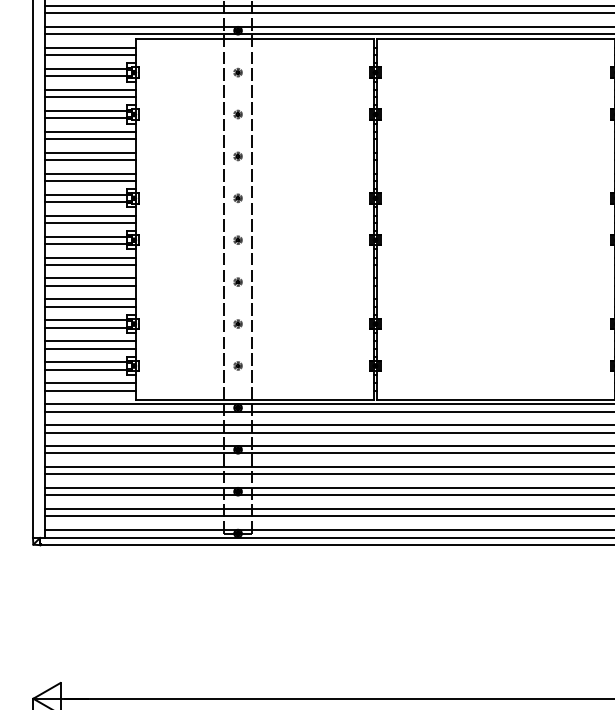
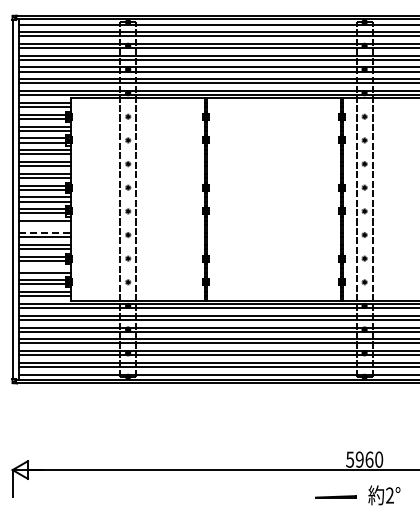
line: (89, 265) -> (44, 225), removed
line: (91, 277) -> (45, 232), solid -> dashed
line: (89, 341) -> (44, 268), removed

